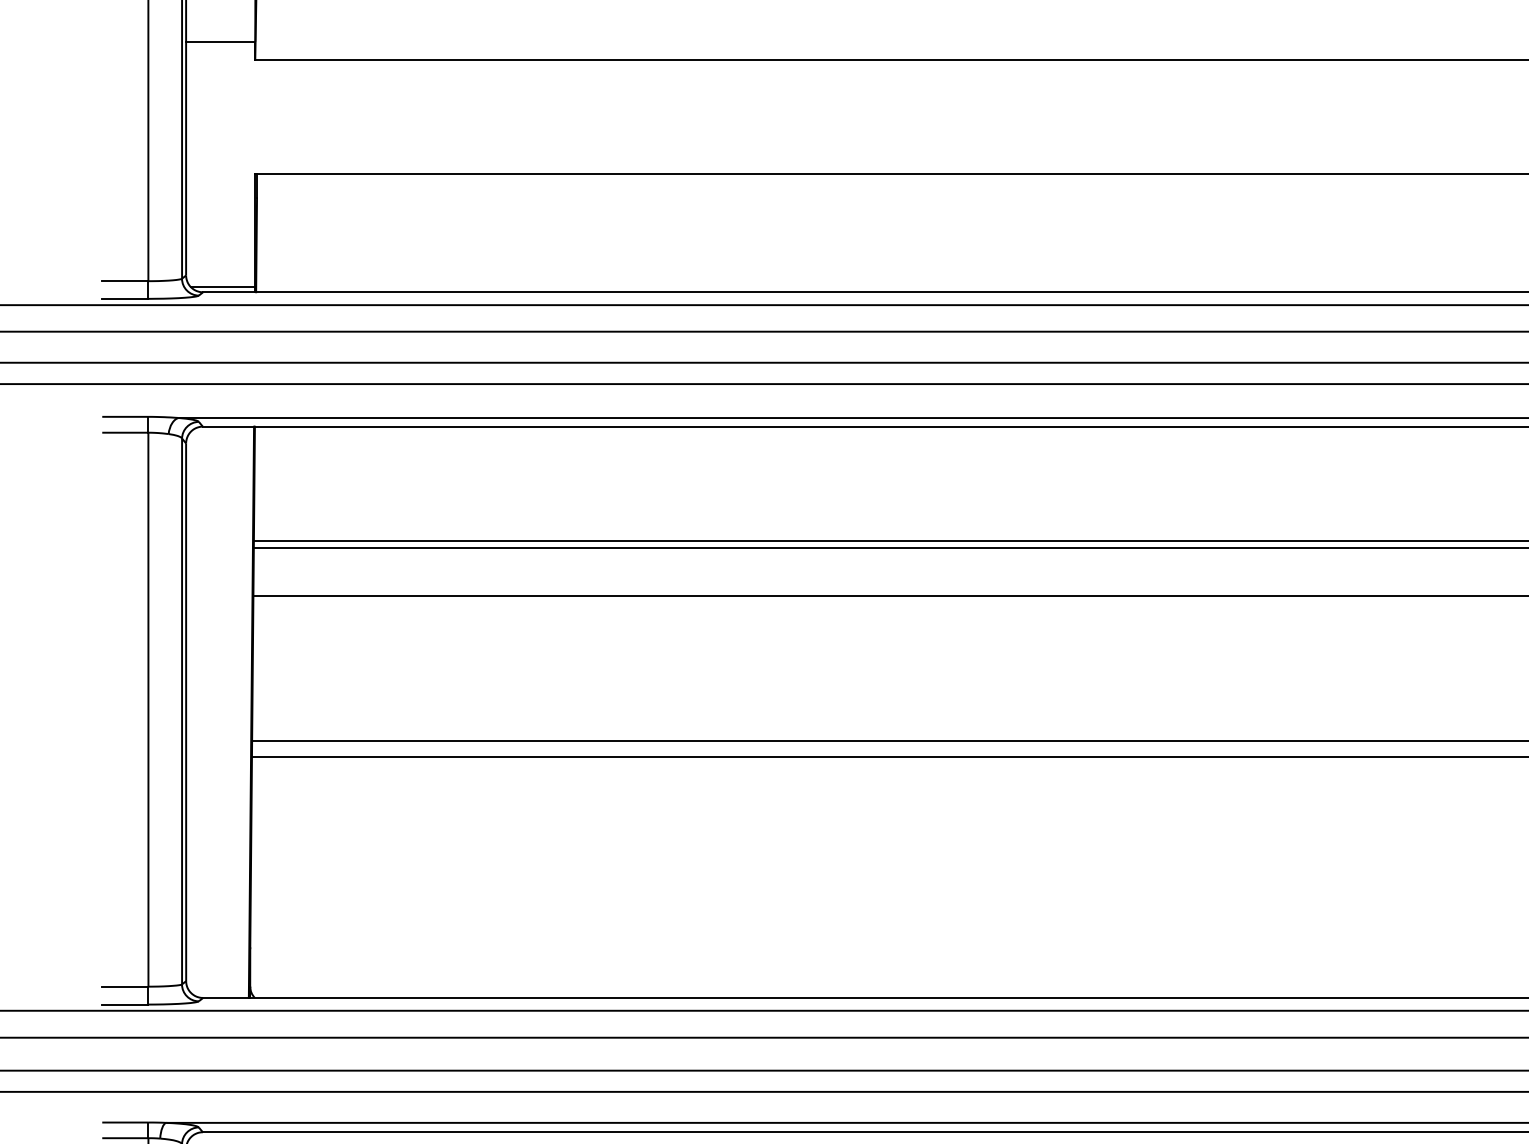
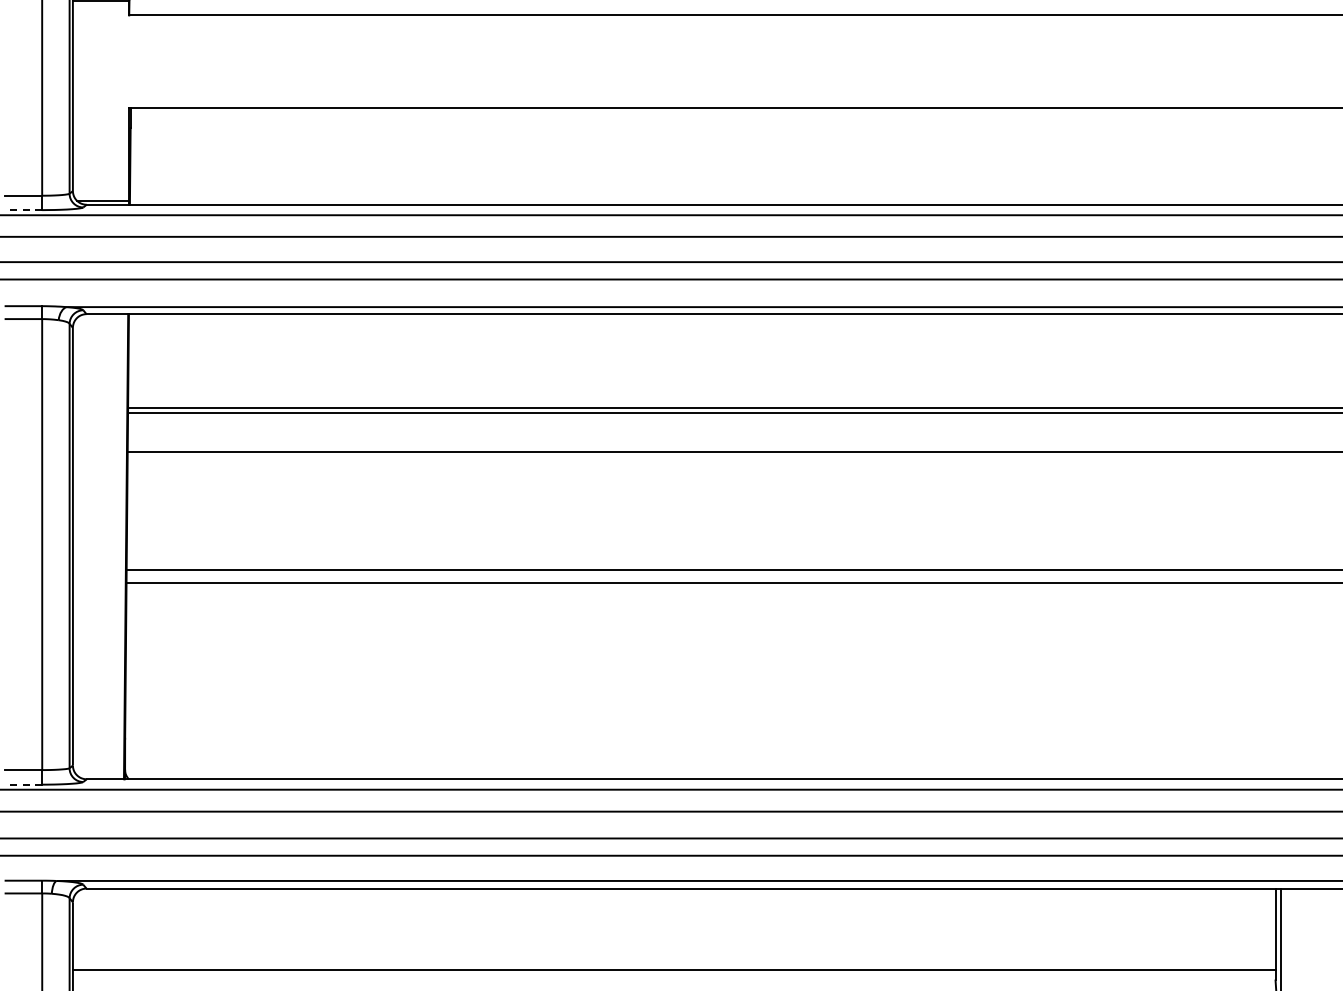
line: (125, 299) -> (23, 210), solid -> dashed
line: (125, 1004) -> (23, 784), solid -> dashed

